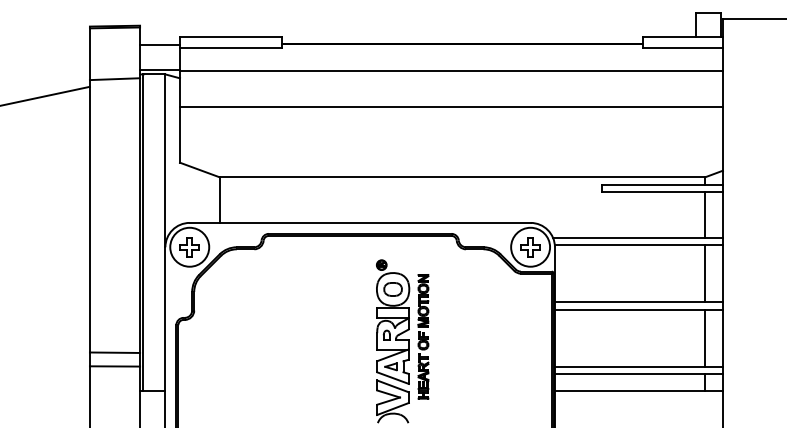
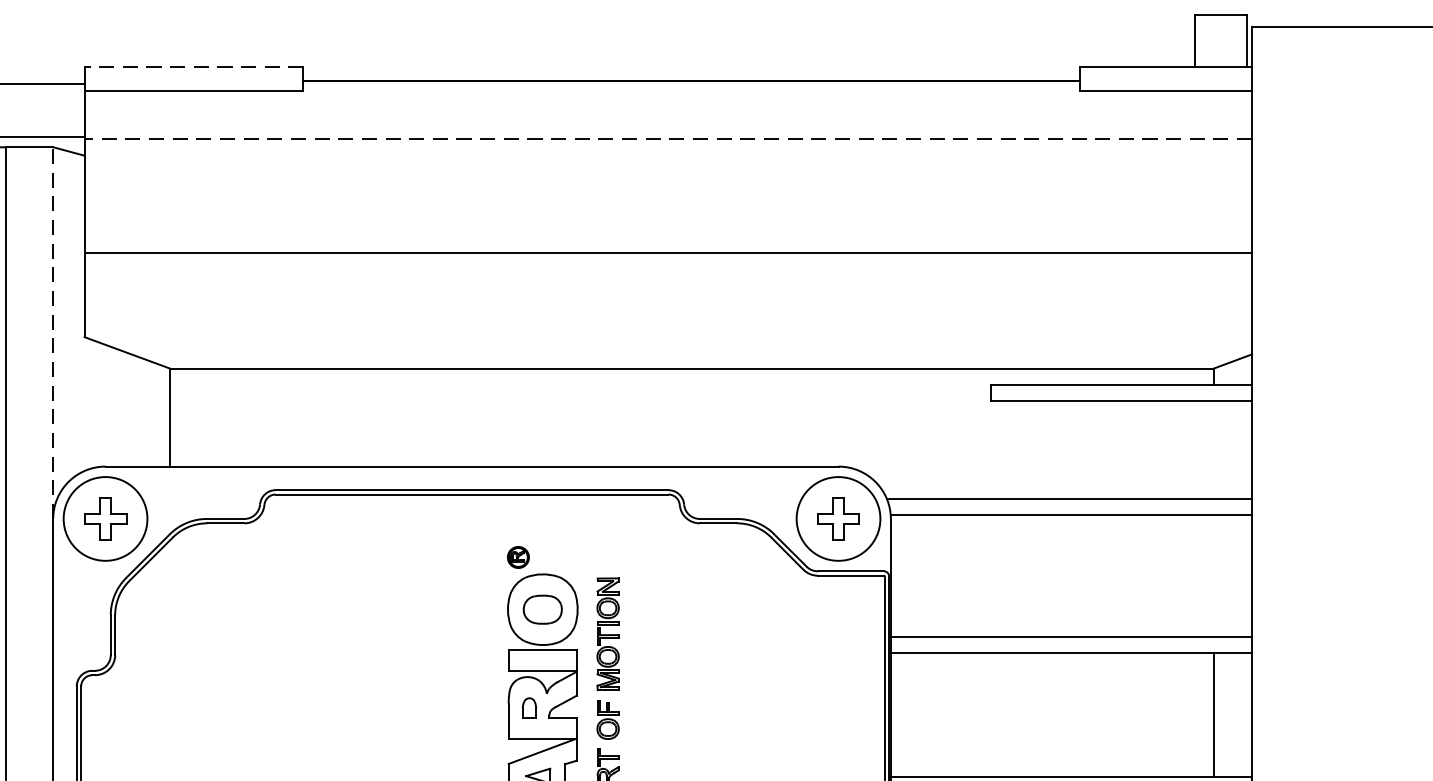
line: (230, 37) -> (193, 67), solid -> dashed
line: (450, 70) -> (666, 138), solid -> dashed
line: (451, 107) -> (668, 252), moved
line: (165, 160) -> (53, 332), solid -> dashed
line: (704, 215) -> (1212, 450), removed
line: (704, 273) -> (1212, 575), removed

